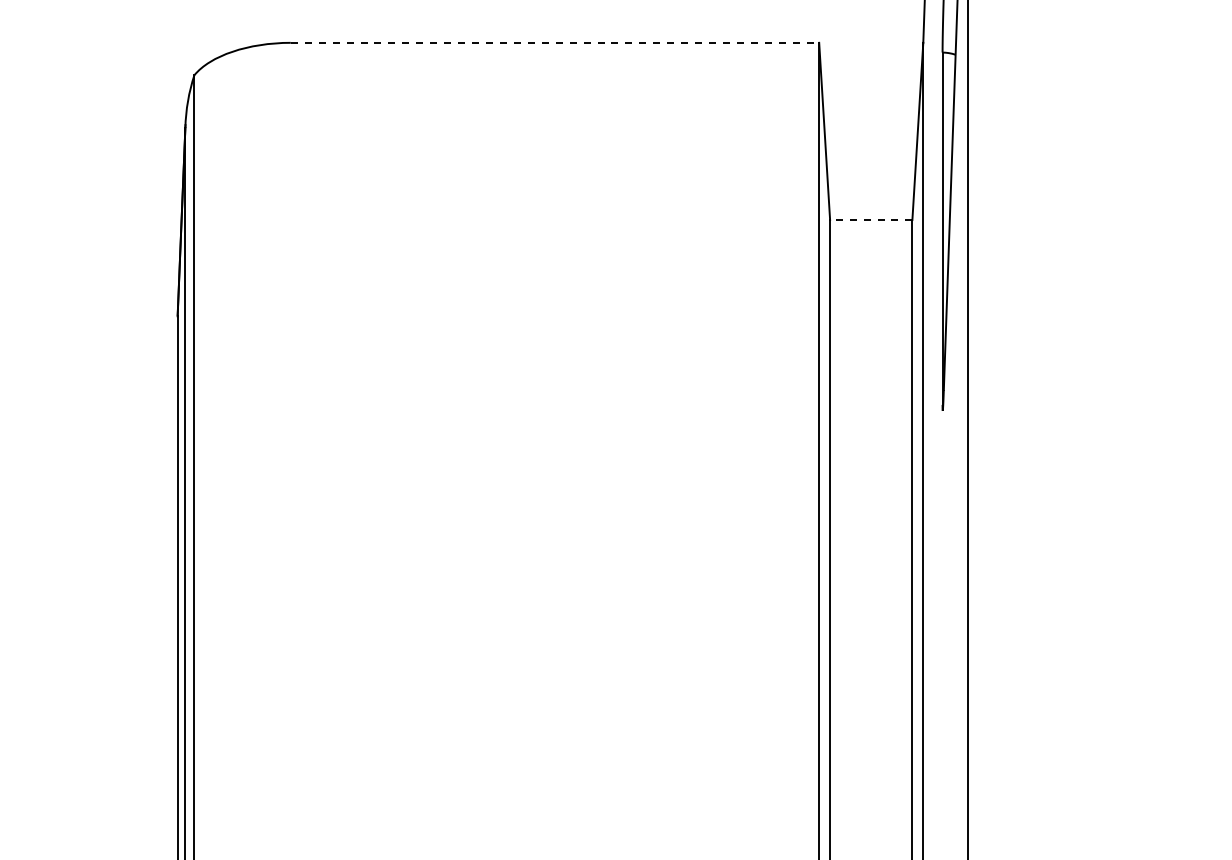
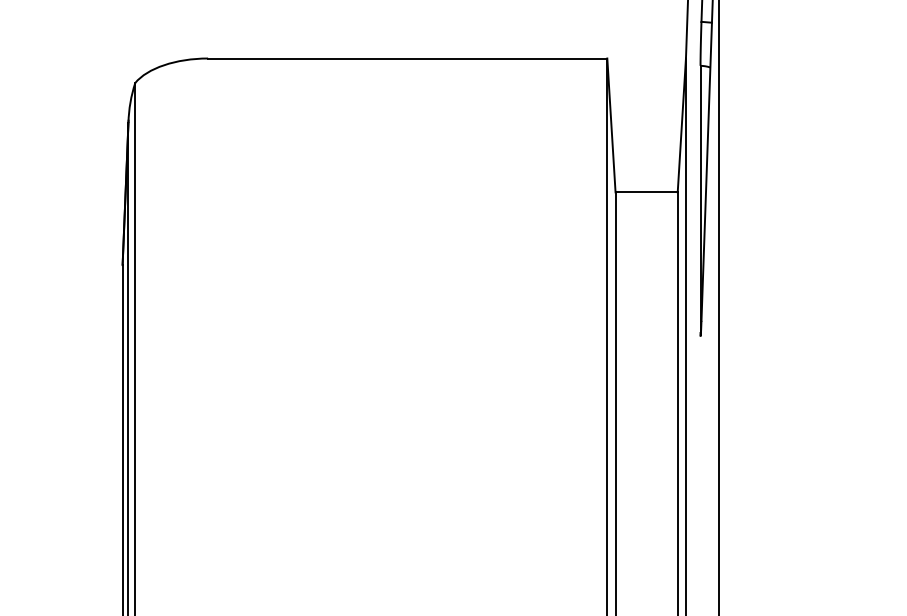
line: (555, 42) -> (408, 58), dashed -> solid
line: (870, 220) -> (646, 192), dashed -> solid

